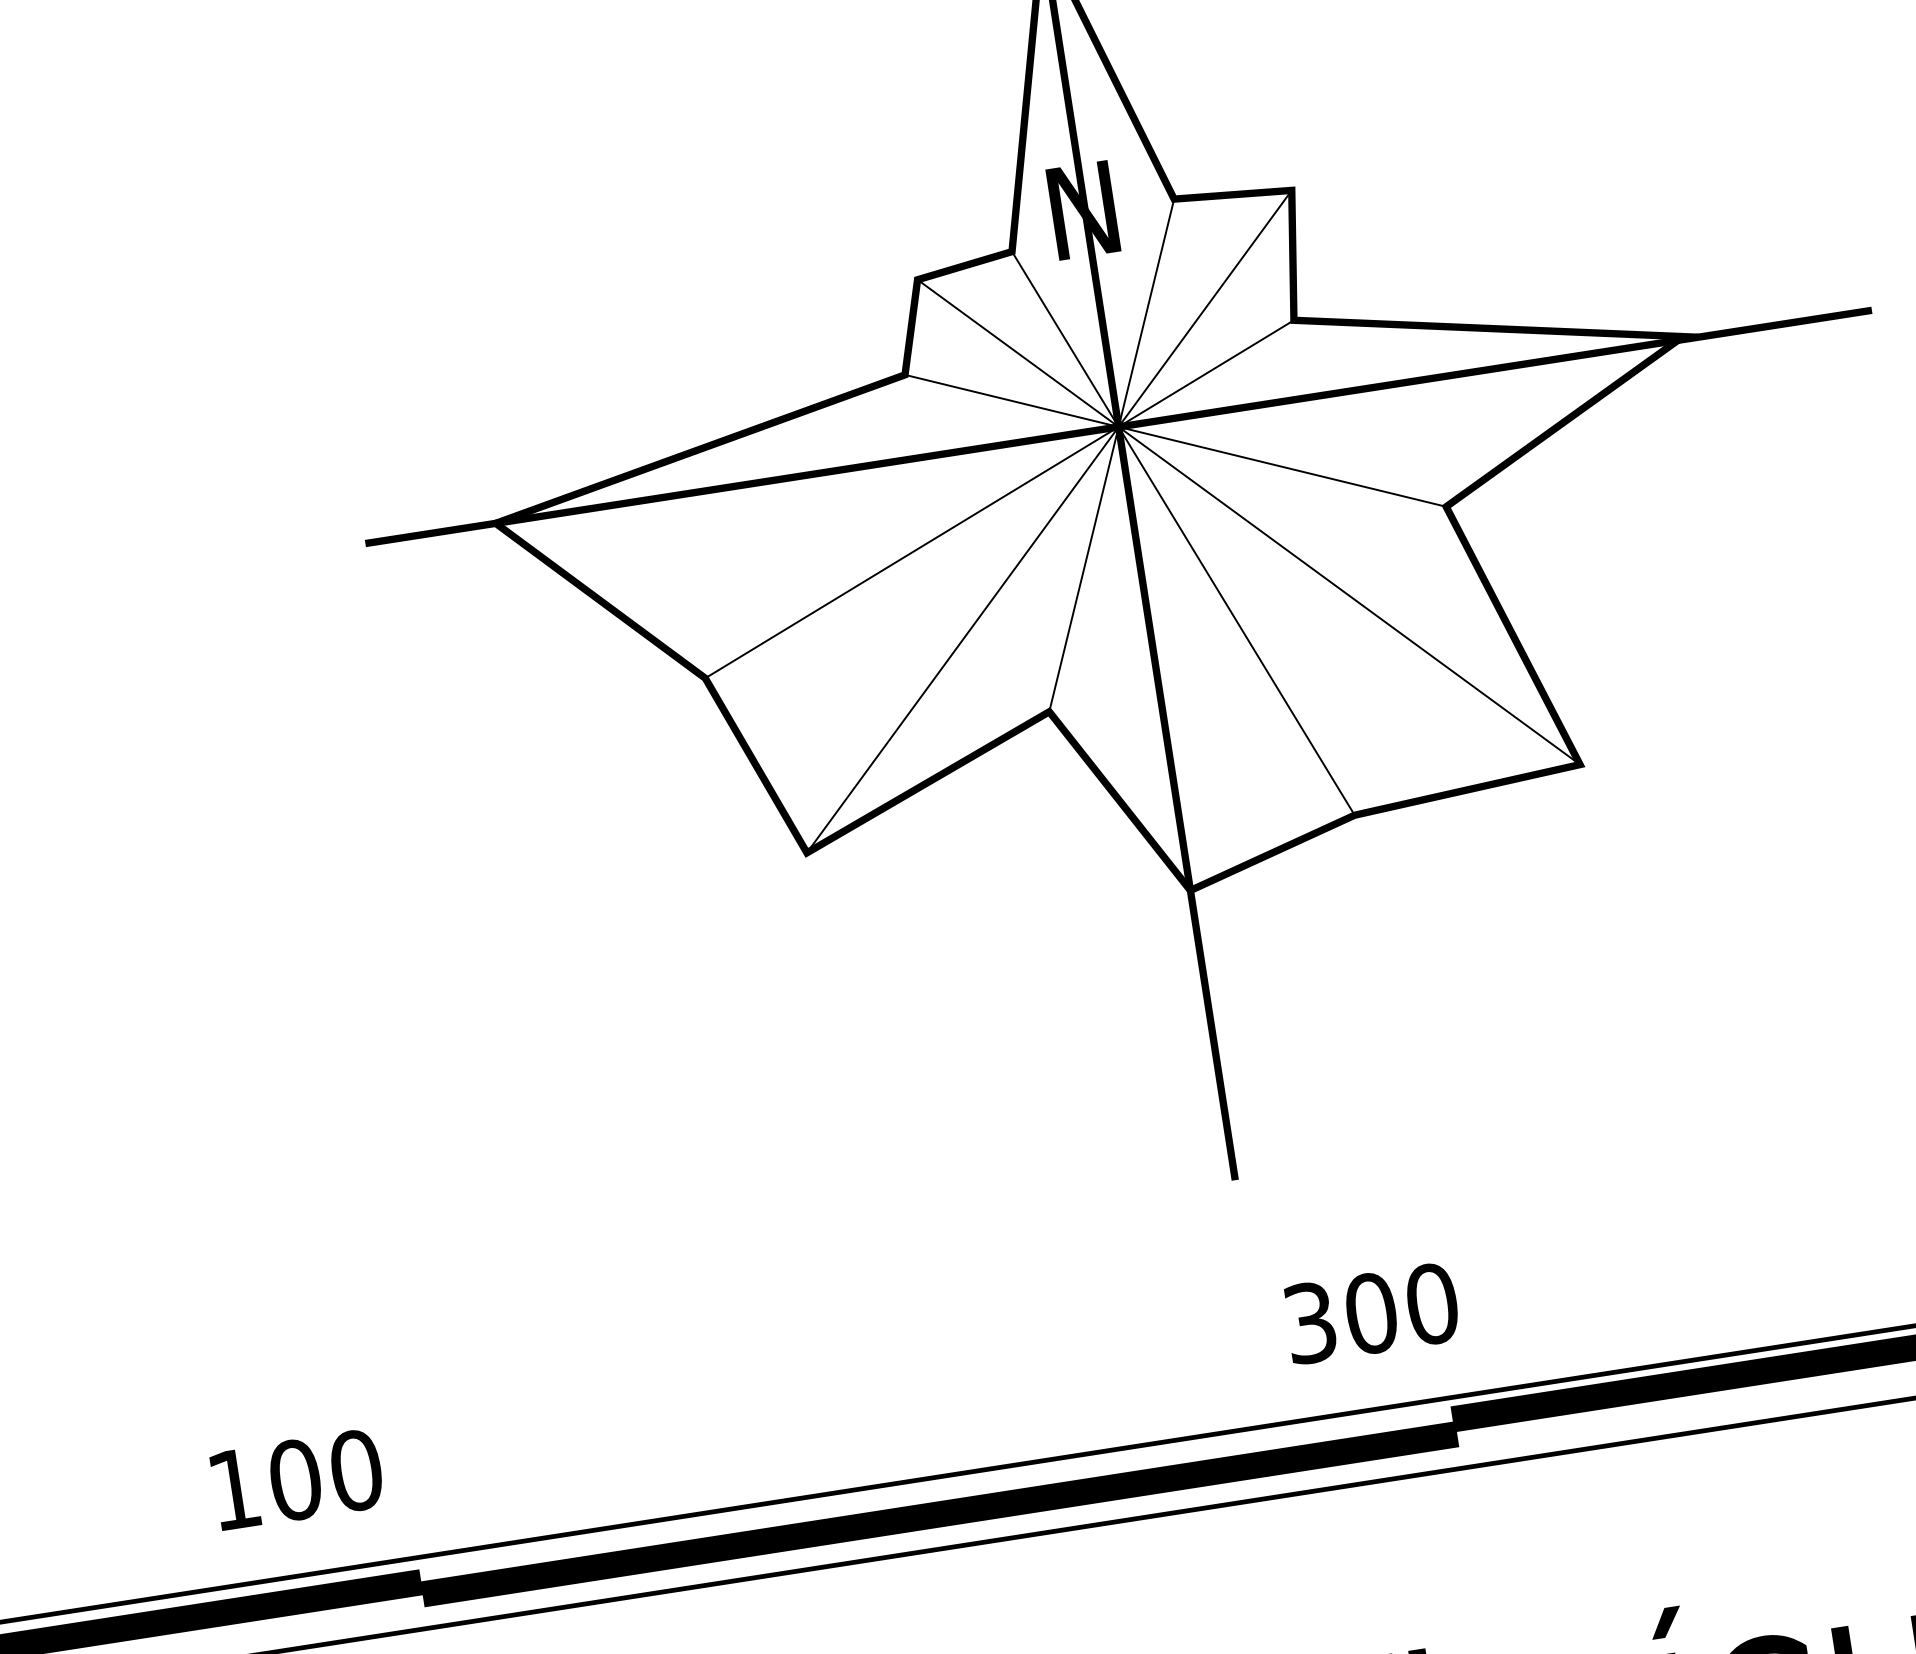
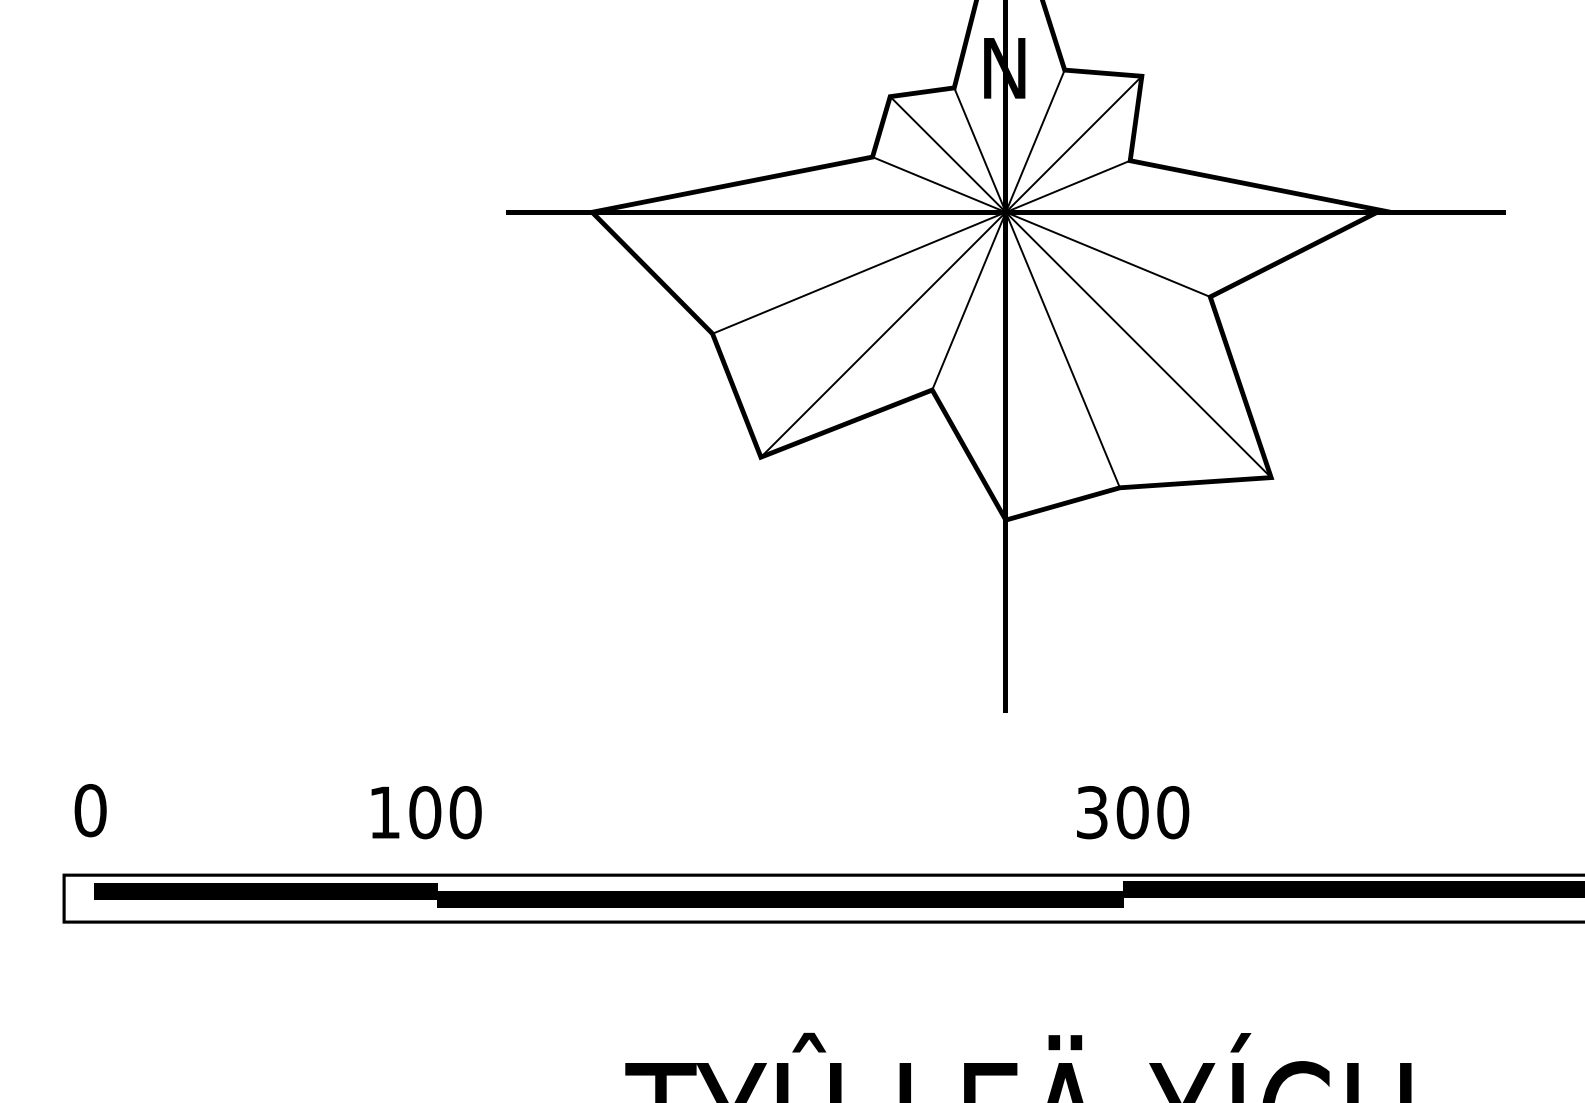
text: (1372, 1313) -> (1133, 812), moved
text: (297, 1479) -> (426, 812), moved

